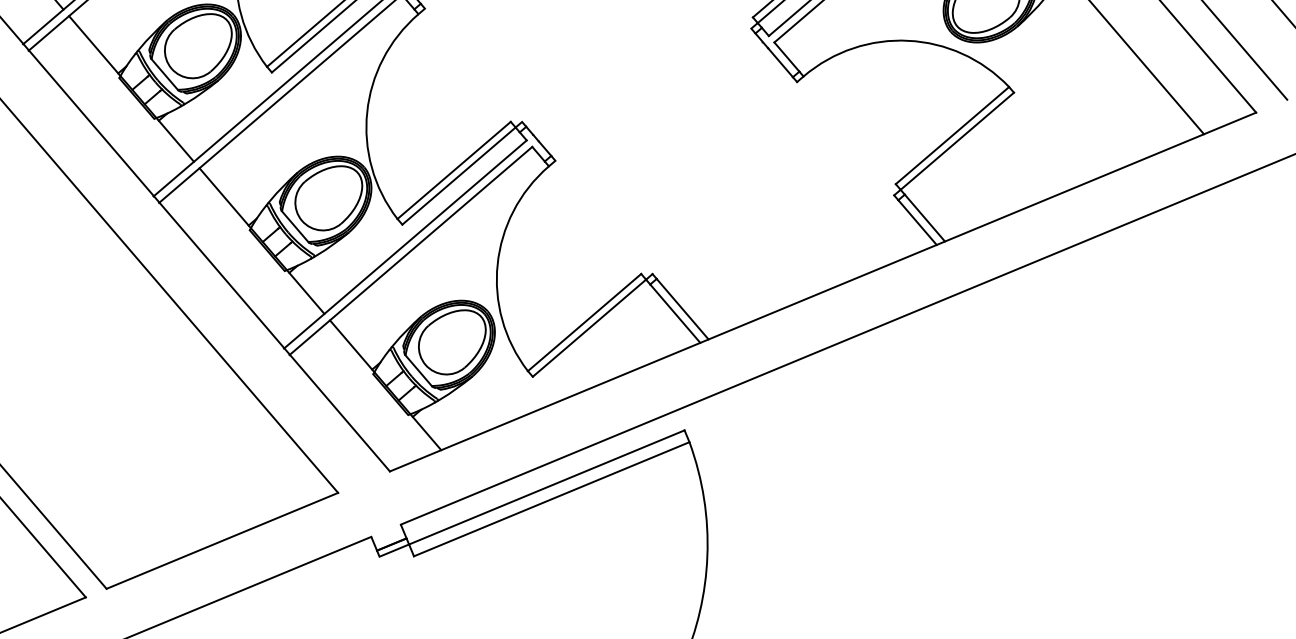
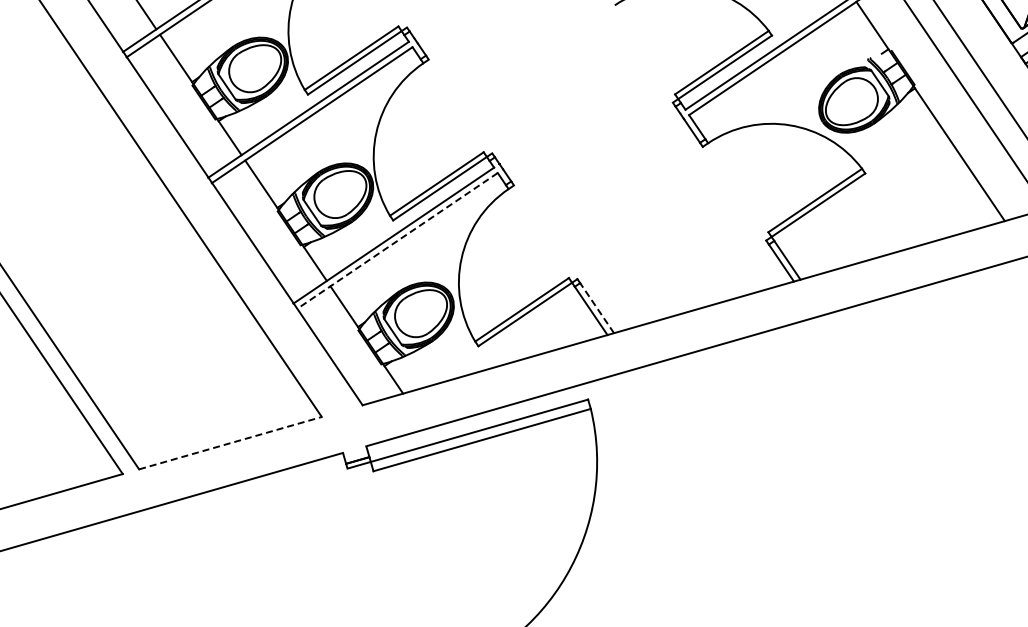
line: (409, 251) -> (396, 241), solid -> dashed
line: (681, 308) -> (596, 307), solid -> dashed
line: (222, 541) -> (230, 443), solid -> dashed

